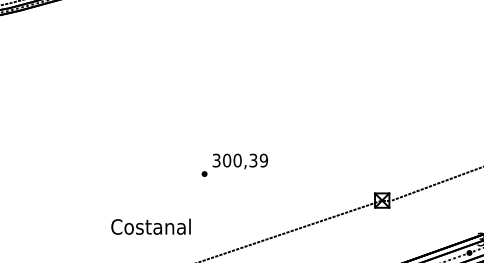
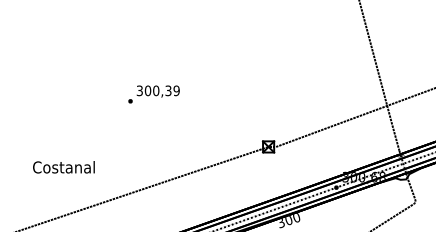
text: (234, 165) -> (153, 94), moved
text: (150, 227) -> (63, 167), moved

